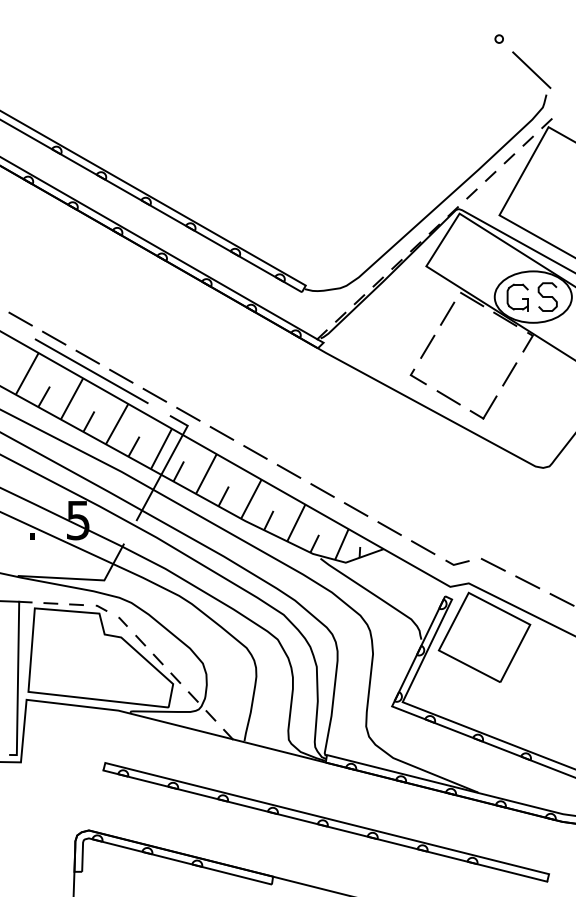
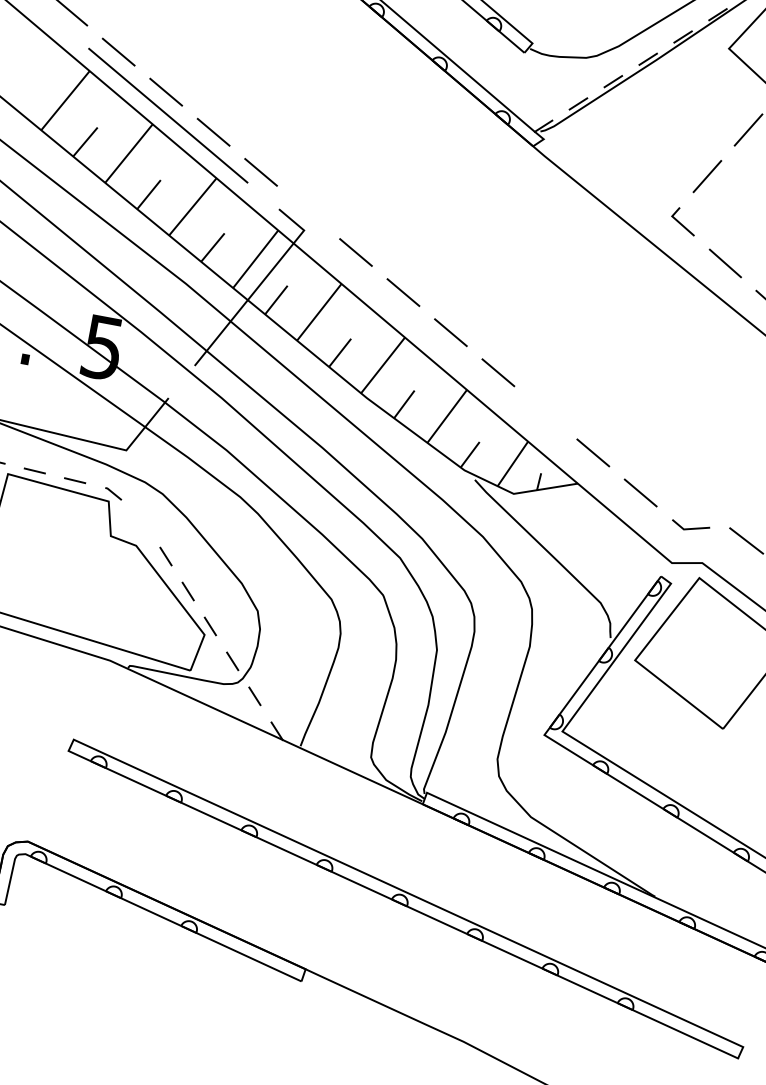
line: (188, 413) -> (308, 211), removed
line: (355, 509) -> (544, 412), removed
line: (122, 621) -> (142, 520), removed

